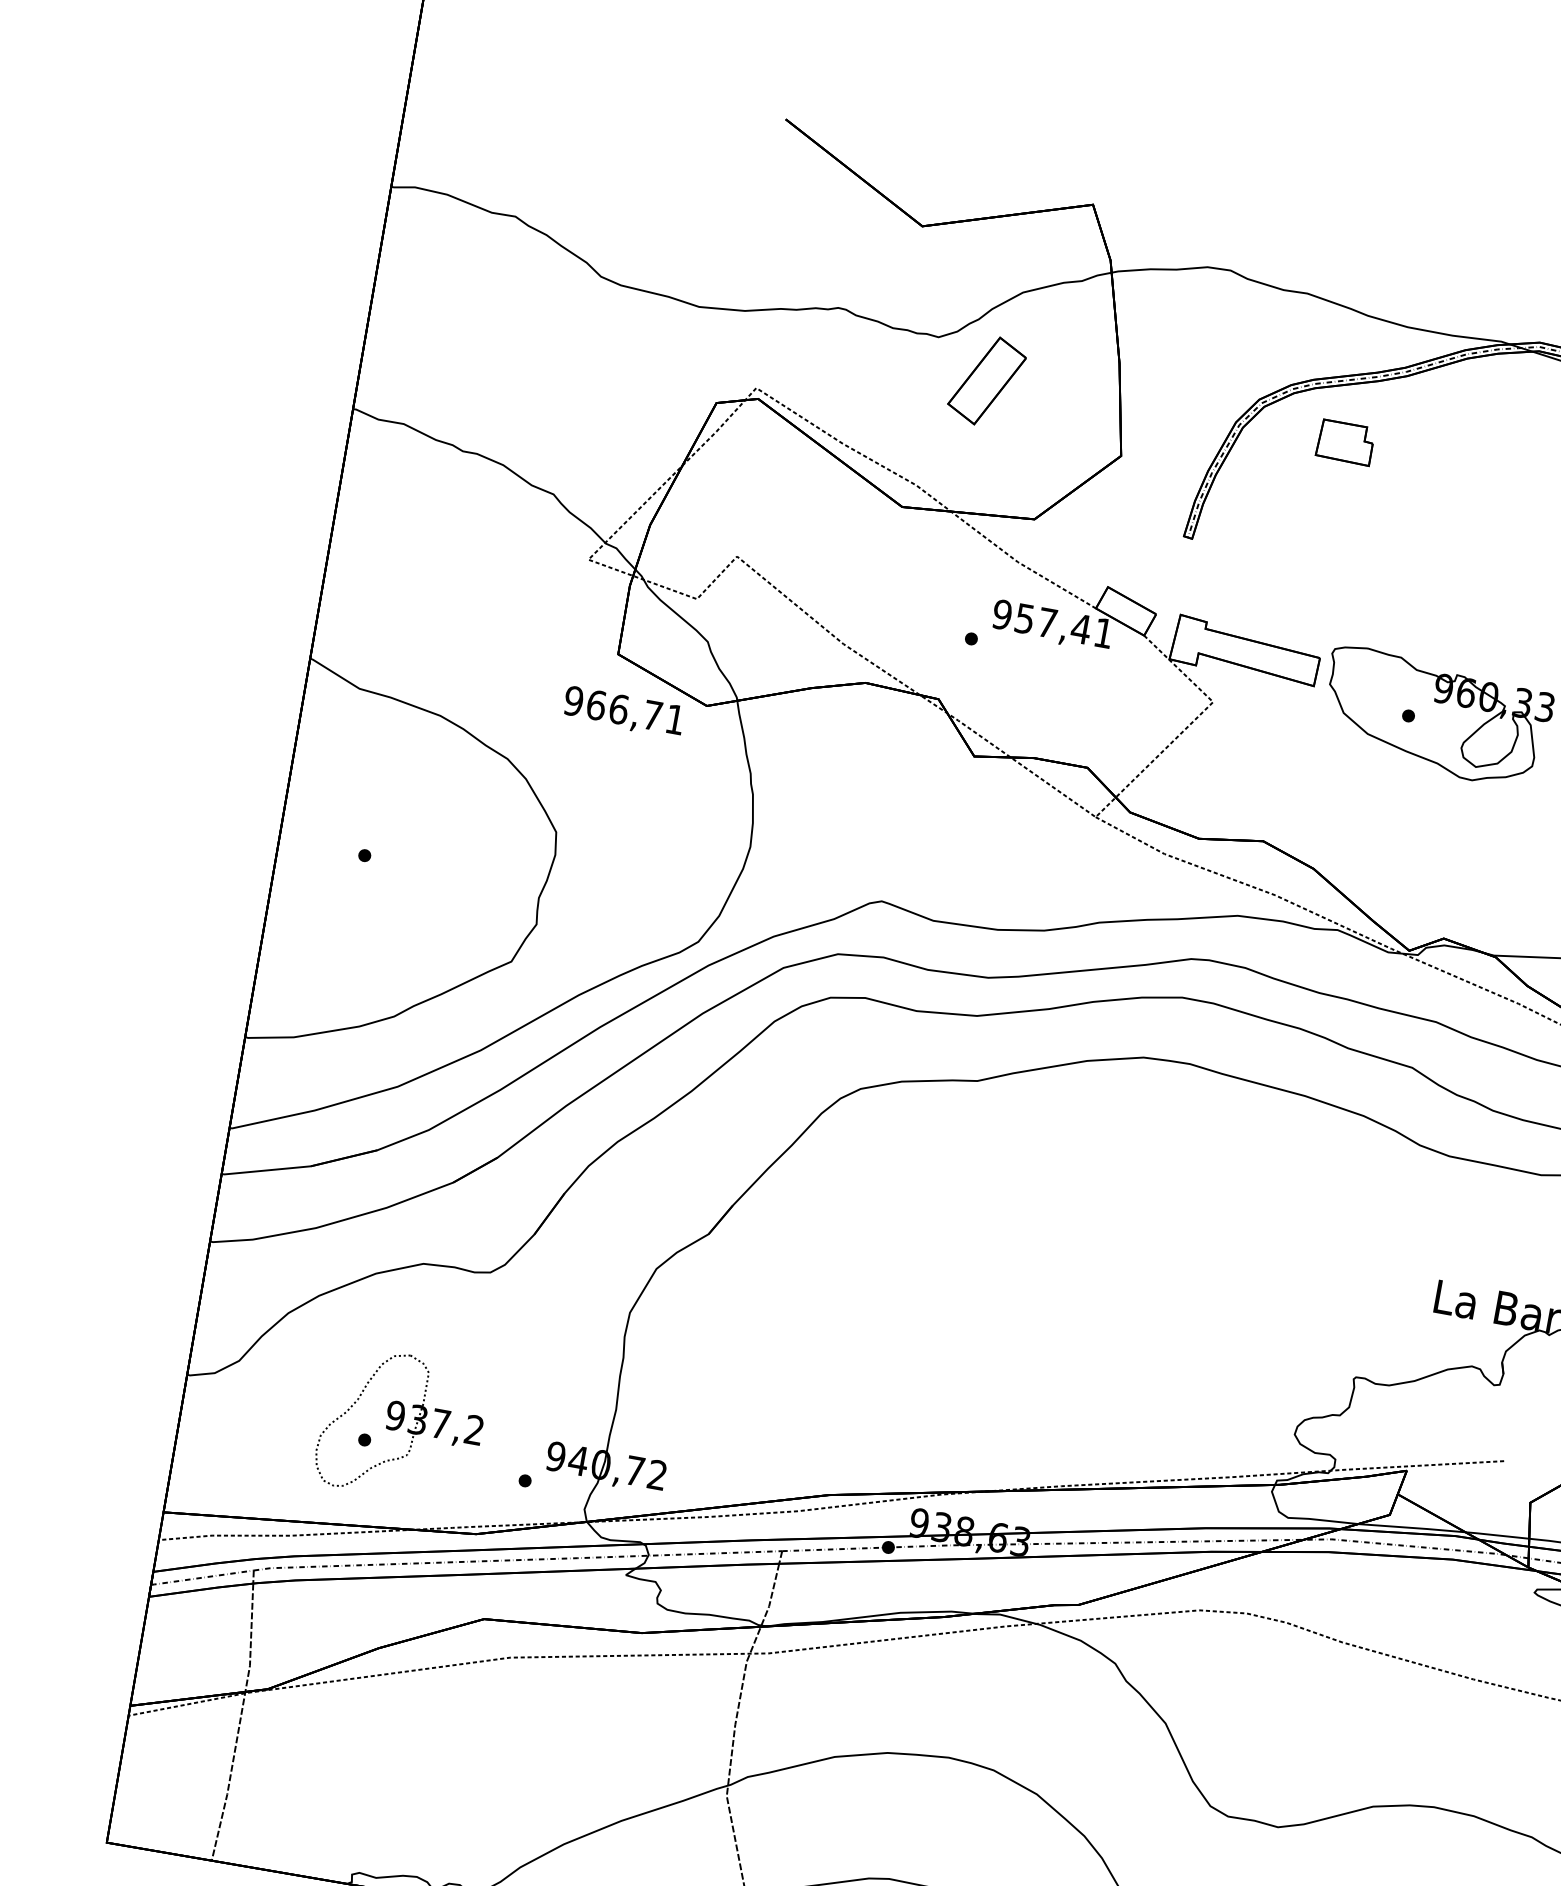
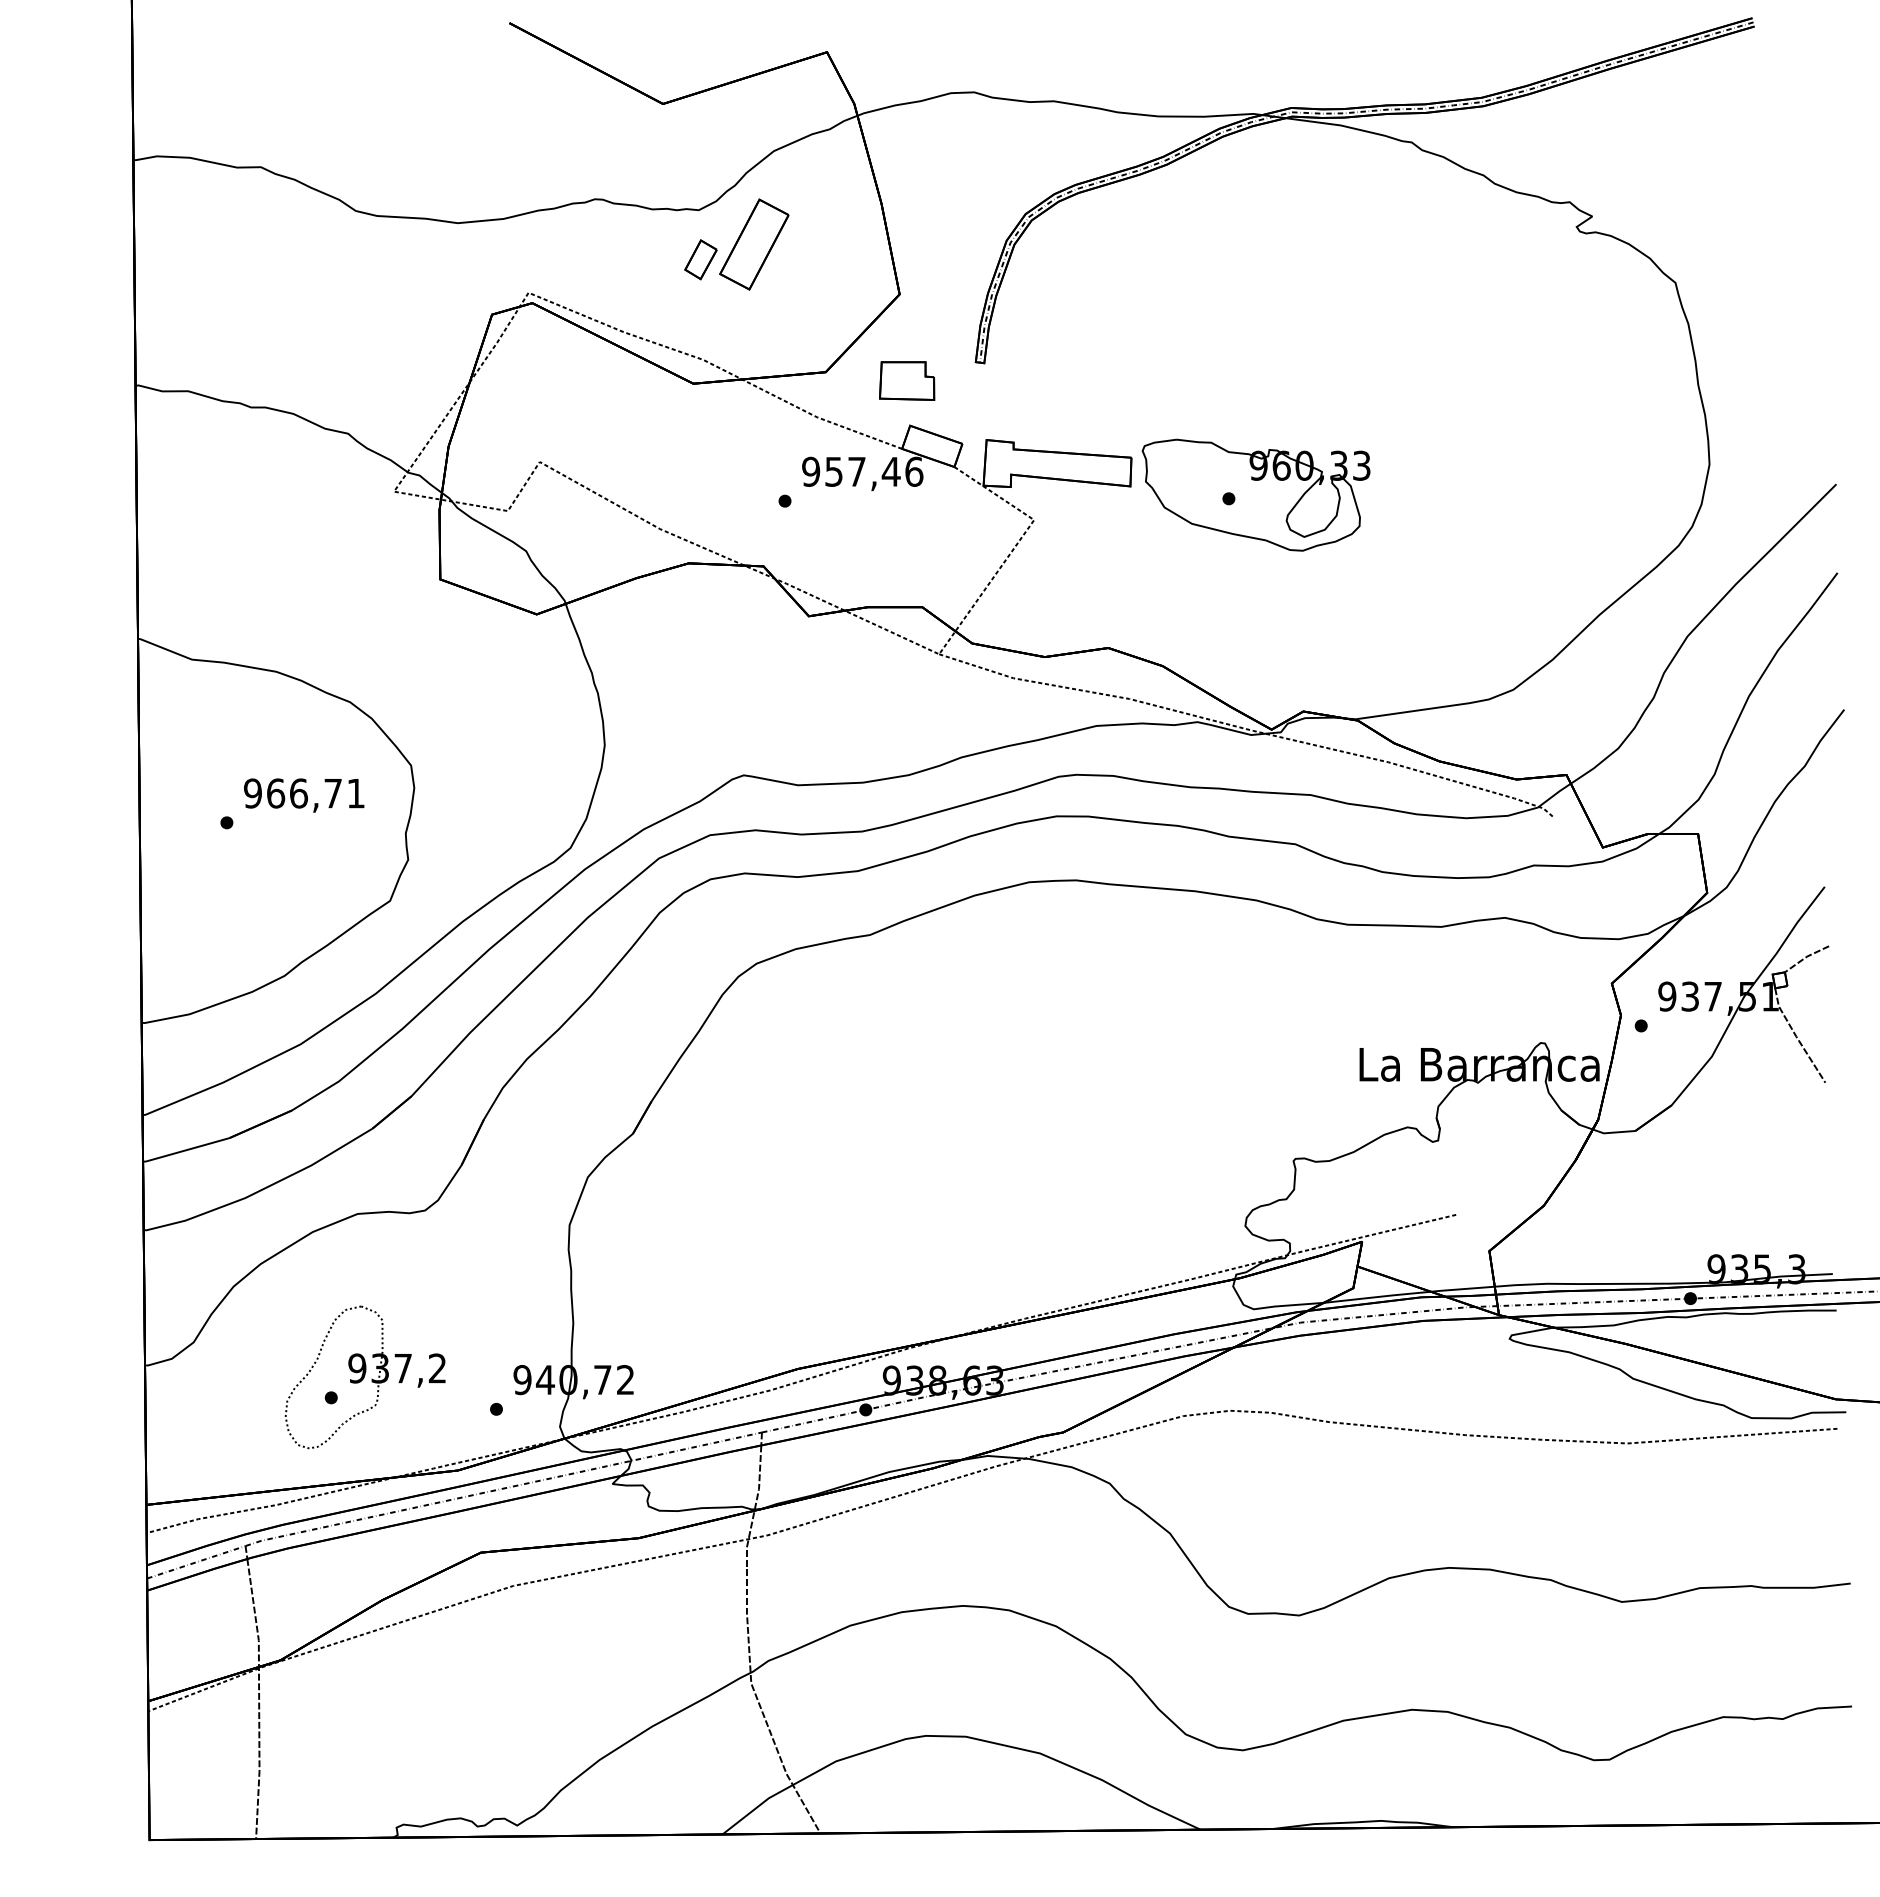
part: (931, 386) -> (700, 259), added
part: (1346, 442) -> (907, 380), moved
text: (1104, 632) -> (914, 471), 957,41 -> 957,46
text: (624, 712) -> (304, 795), moved

